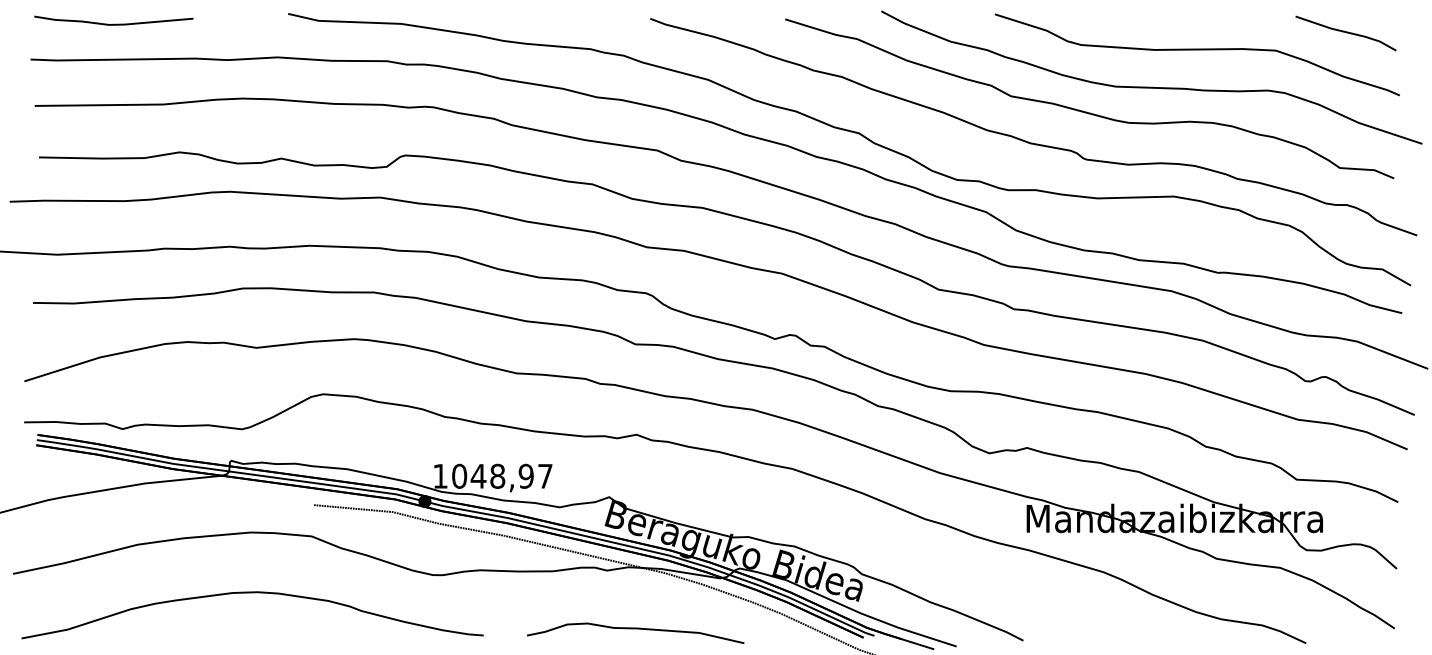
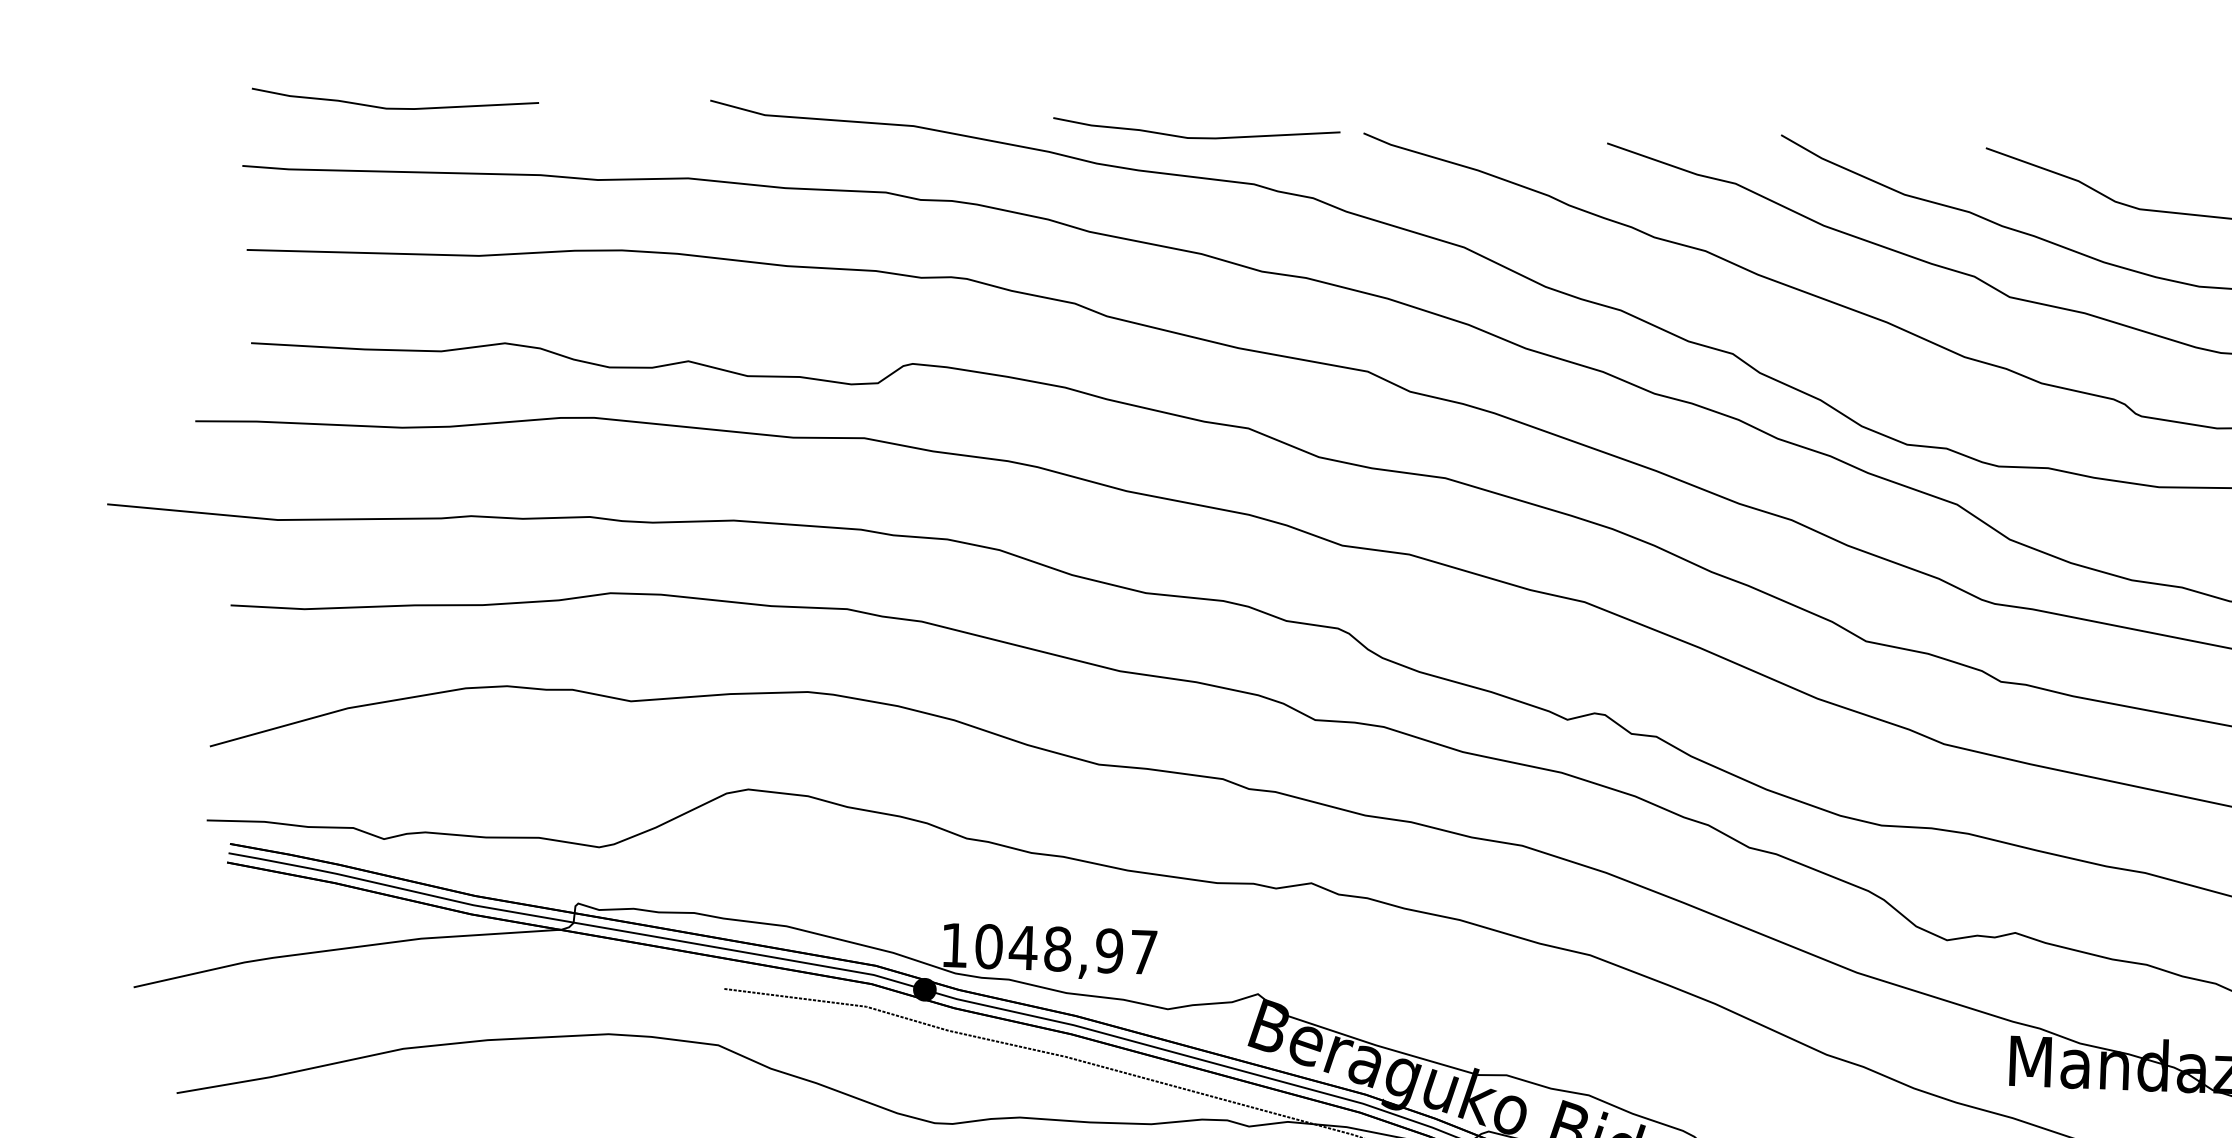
curve: (557, 23) -> (1195, 135), added

